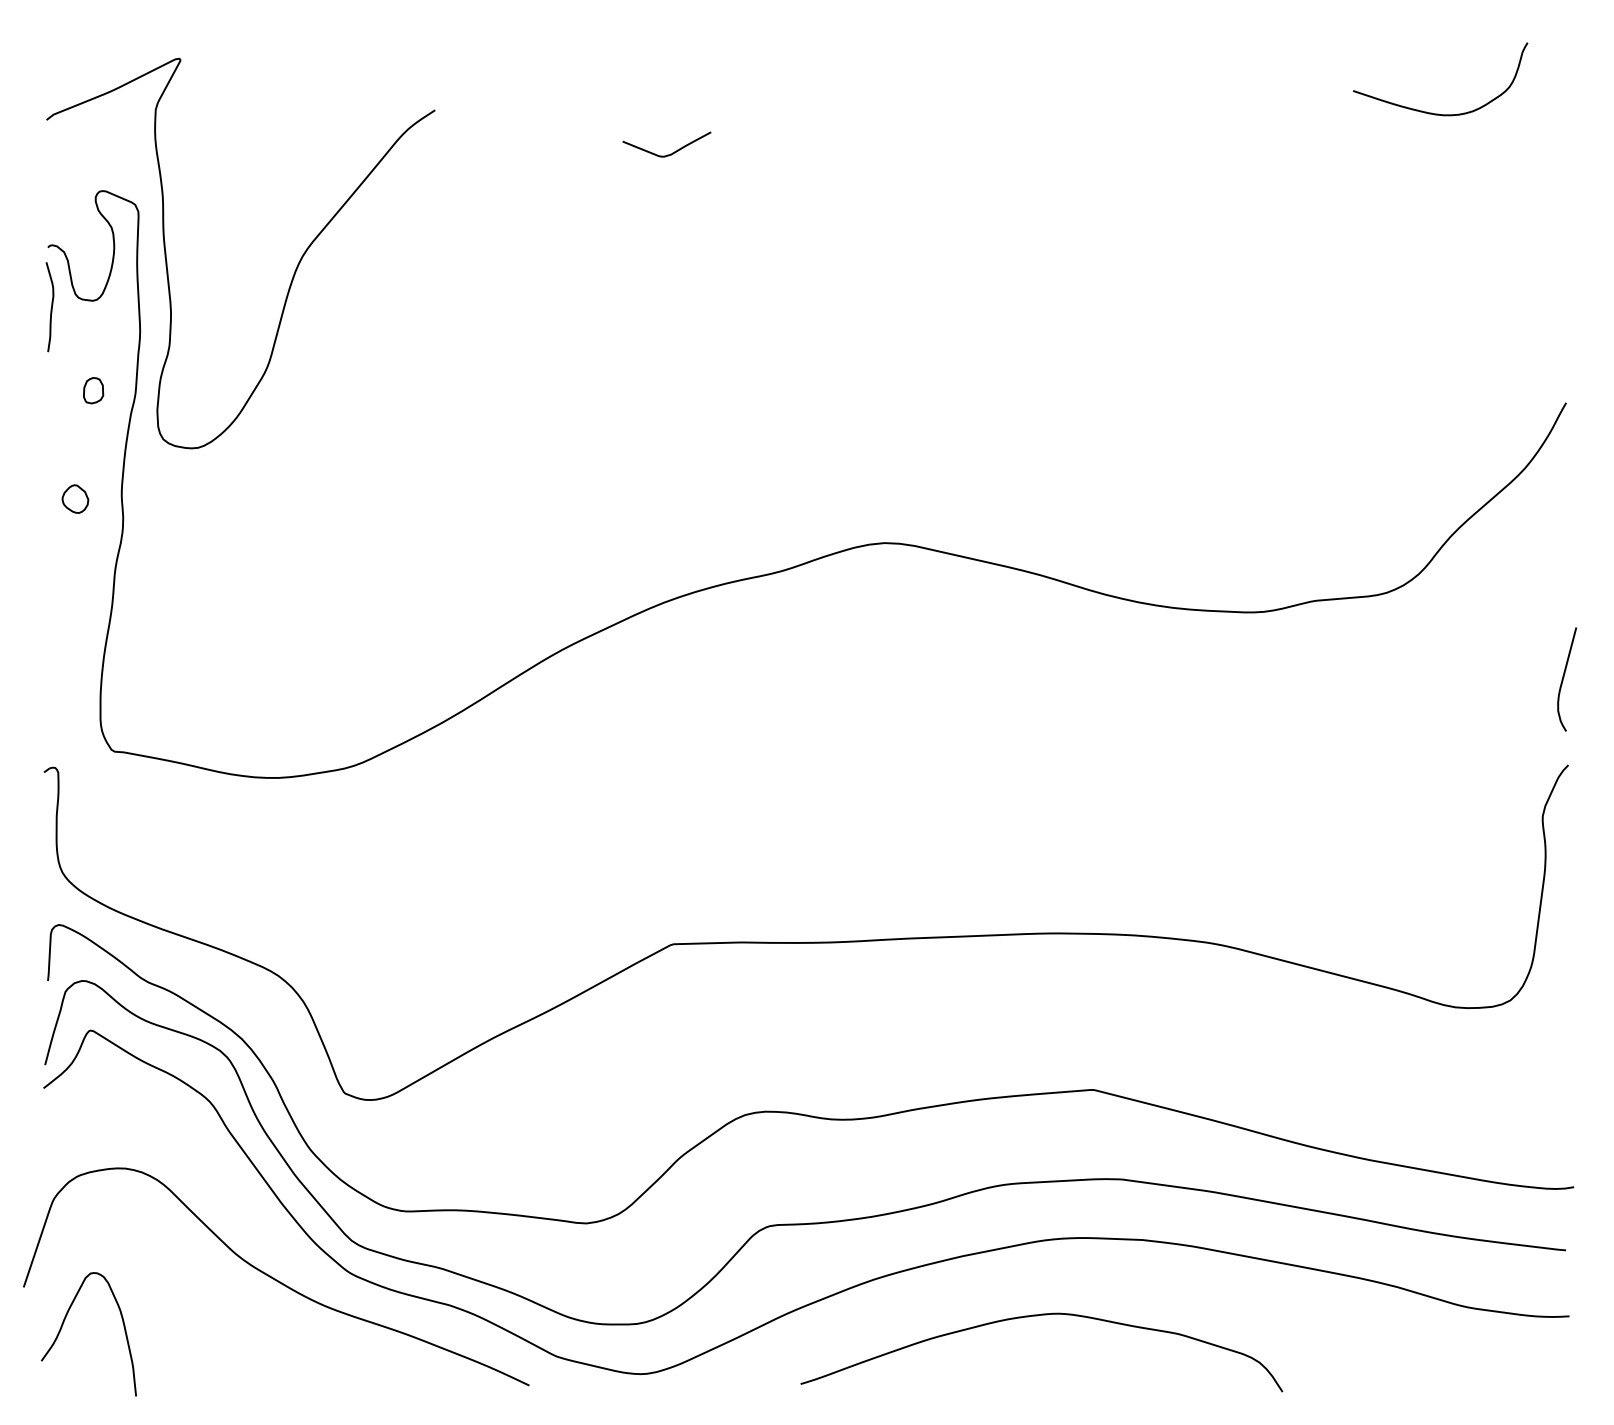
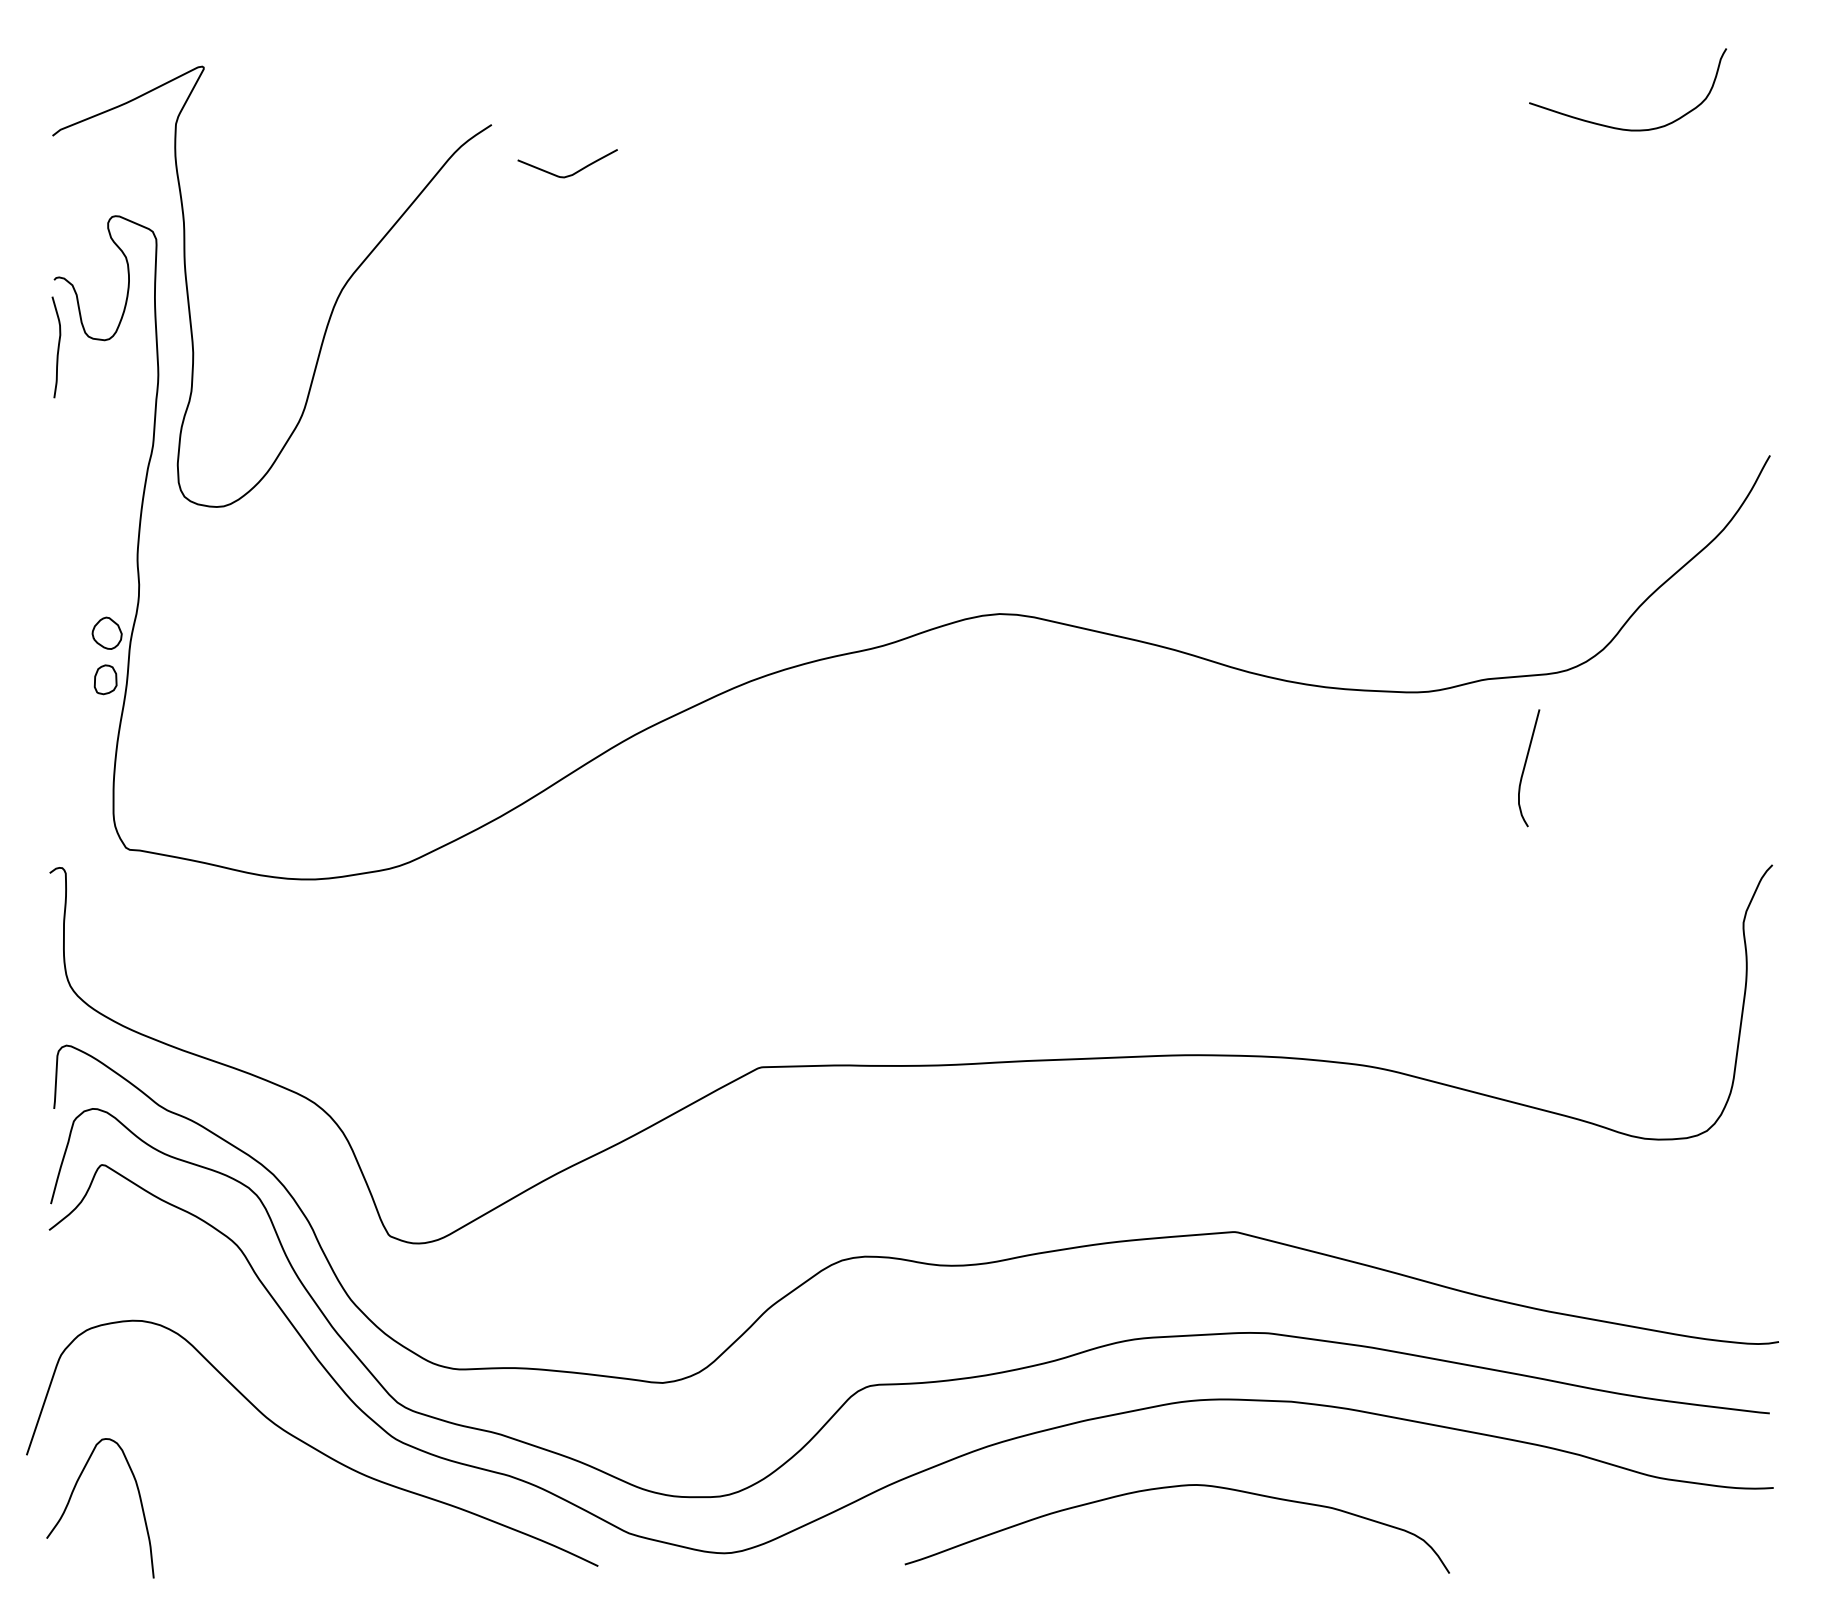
curve: (671, 153) -> (572, 173), moved
part: (93, 390) -> (105, 679), moved
part: (74, 498) -> (106, 632), moved
curve: (1563, 678) -> (1525, 767), moved

